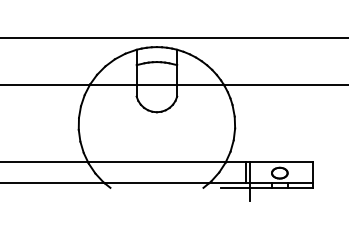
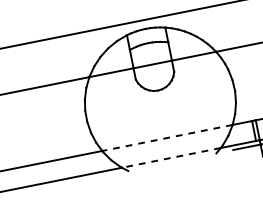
line: (156, 162) -> (167, 138), solid -> dashed
line: (156, 183) -> (171, 158), solid -> dashed

